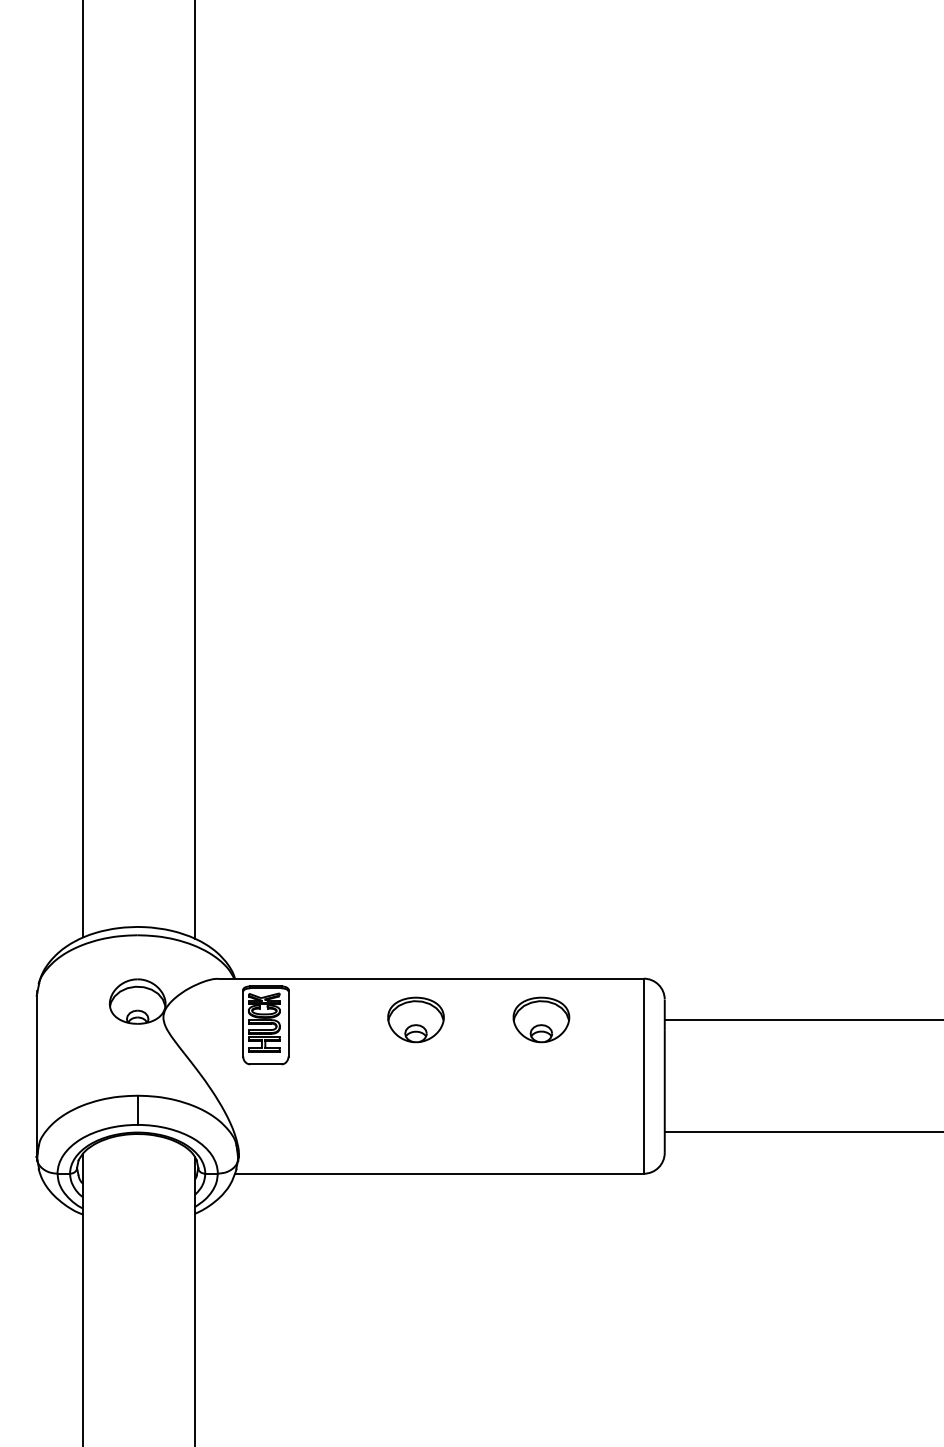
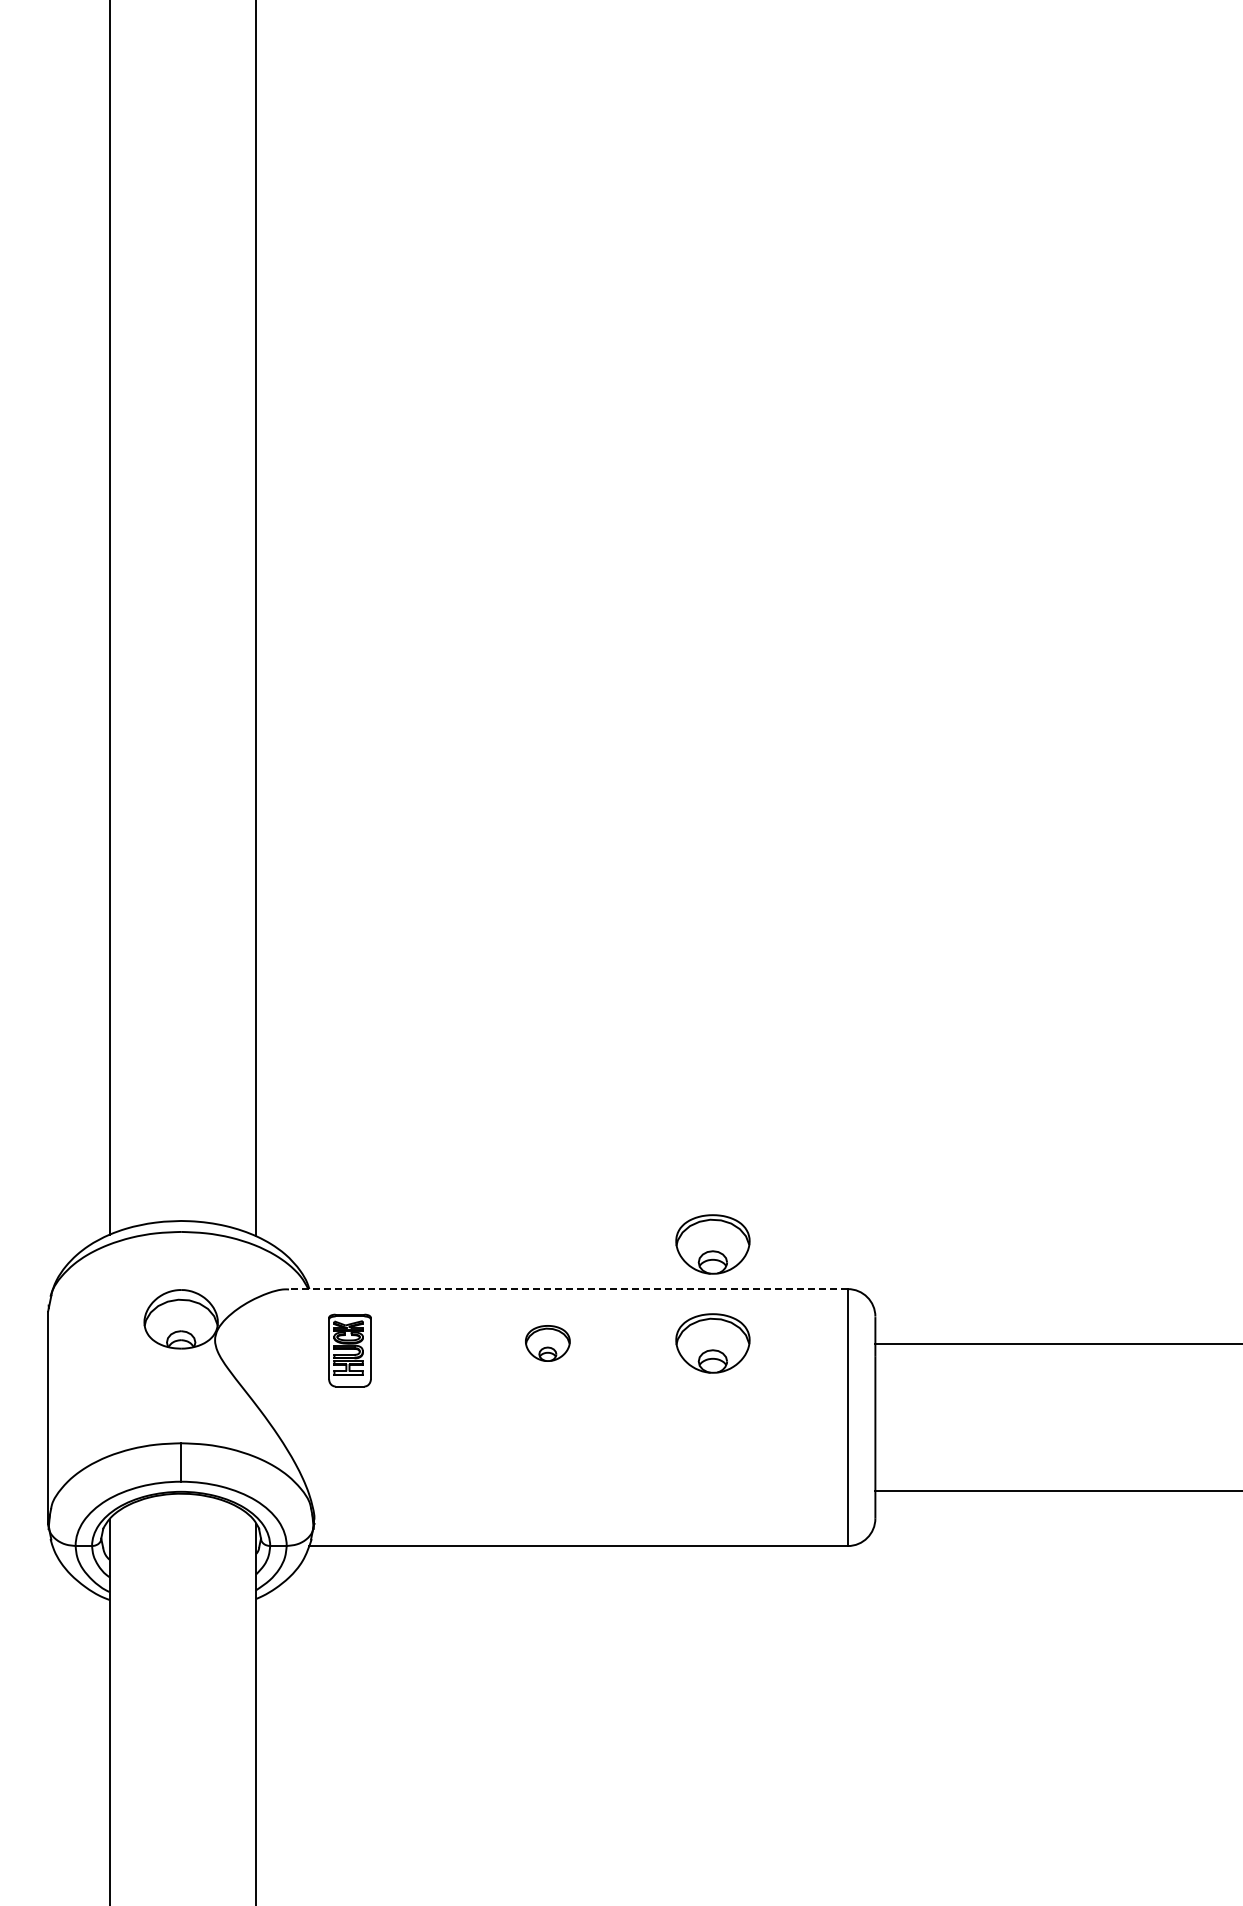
part: (541, 944) -> (712, 1244), added
line: (431, 978) -> (567, 1289), solid -> dashed
part: (415, 1019) -> (547, 1343), size x0.6
part: (265, 1025) -> (349, 1350), size x0.7

